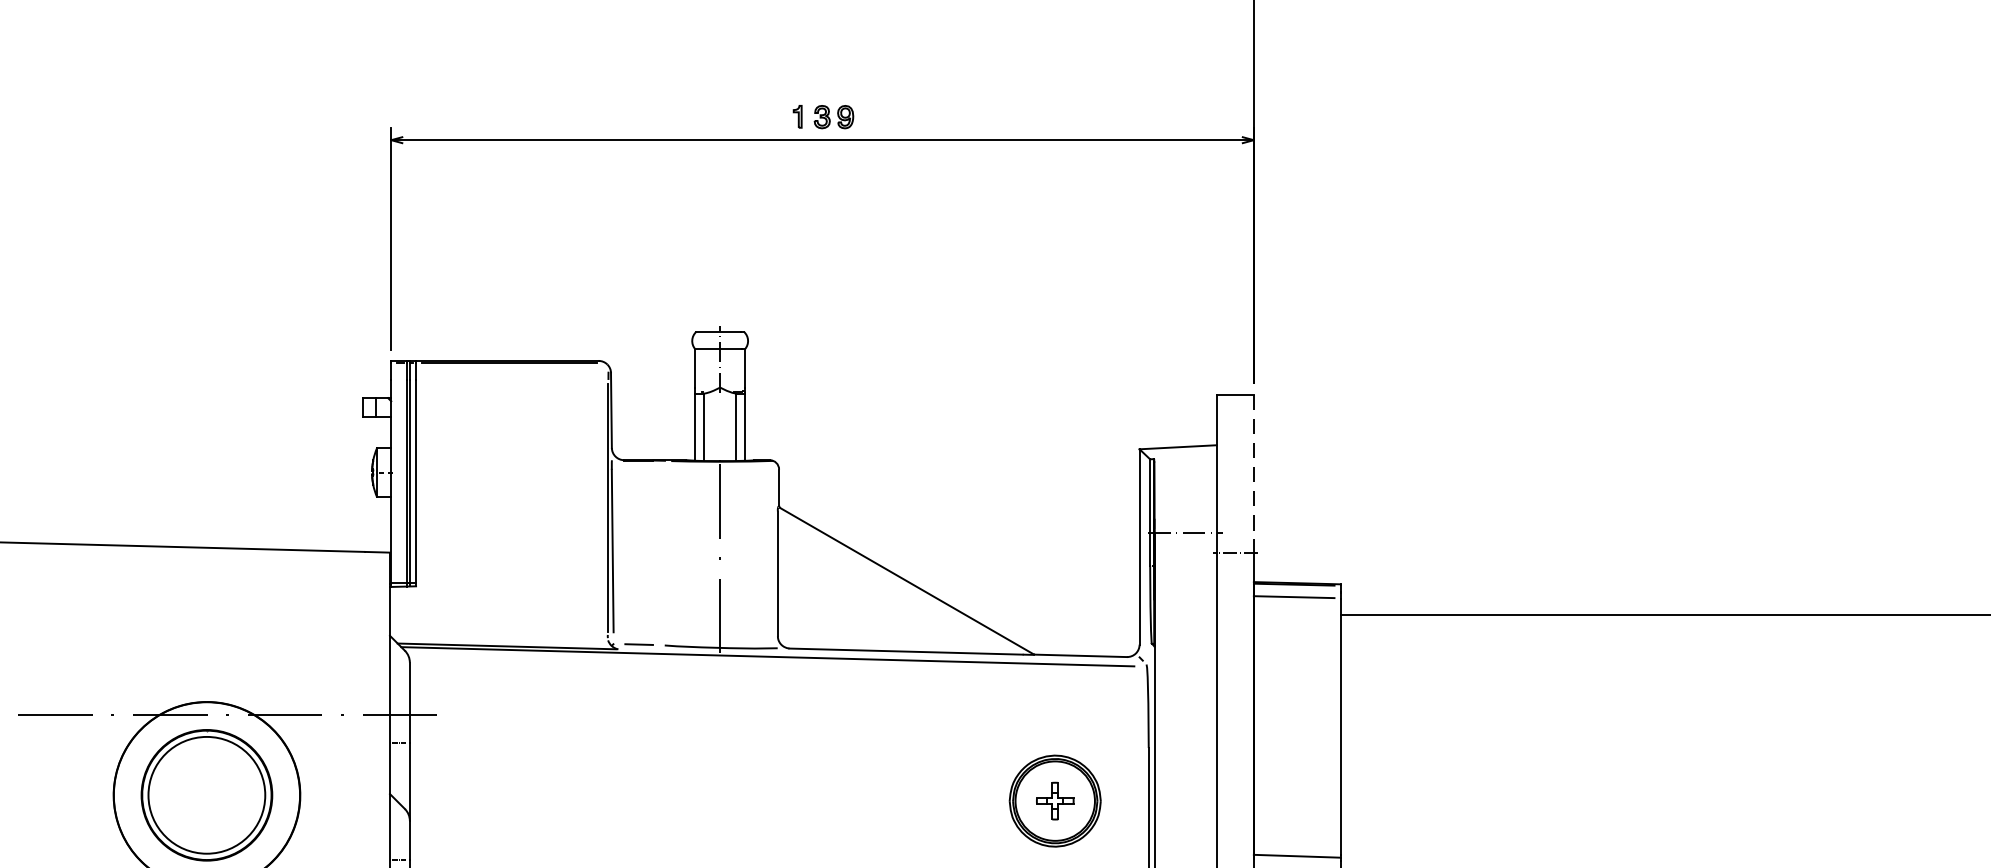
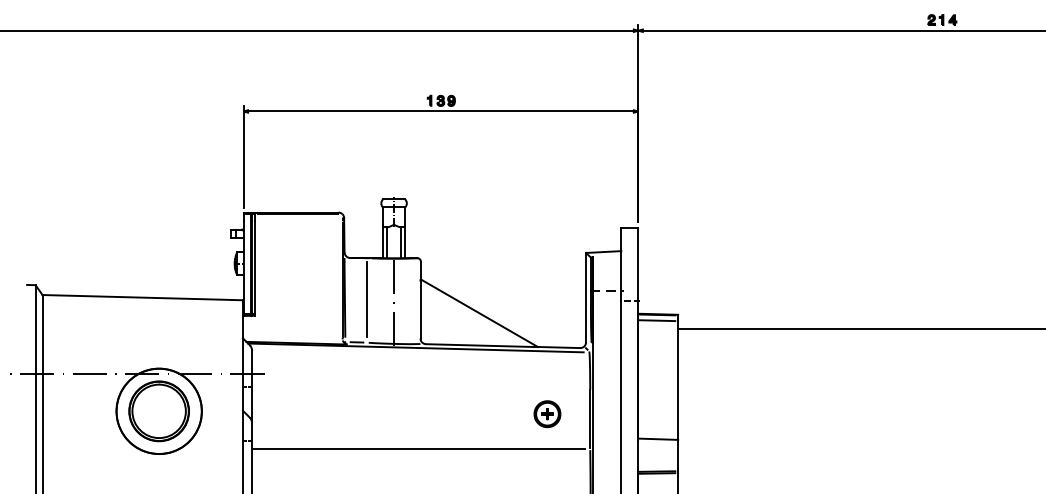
line: (1254, 474) -> (638, 264), dashed -> solid
line: (662, 550) -> (367, 299), added
part: (1055, 802) -> (547, 414), size x0.62

